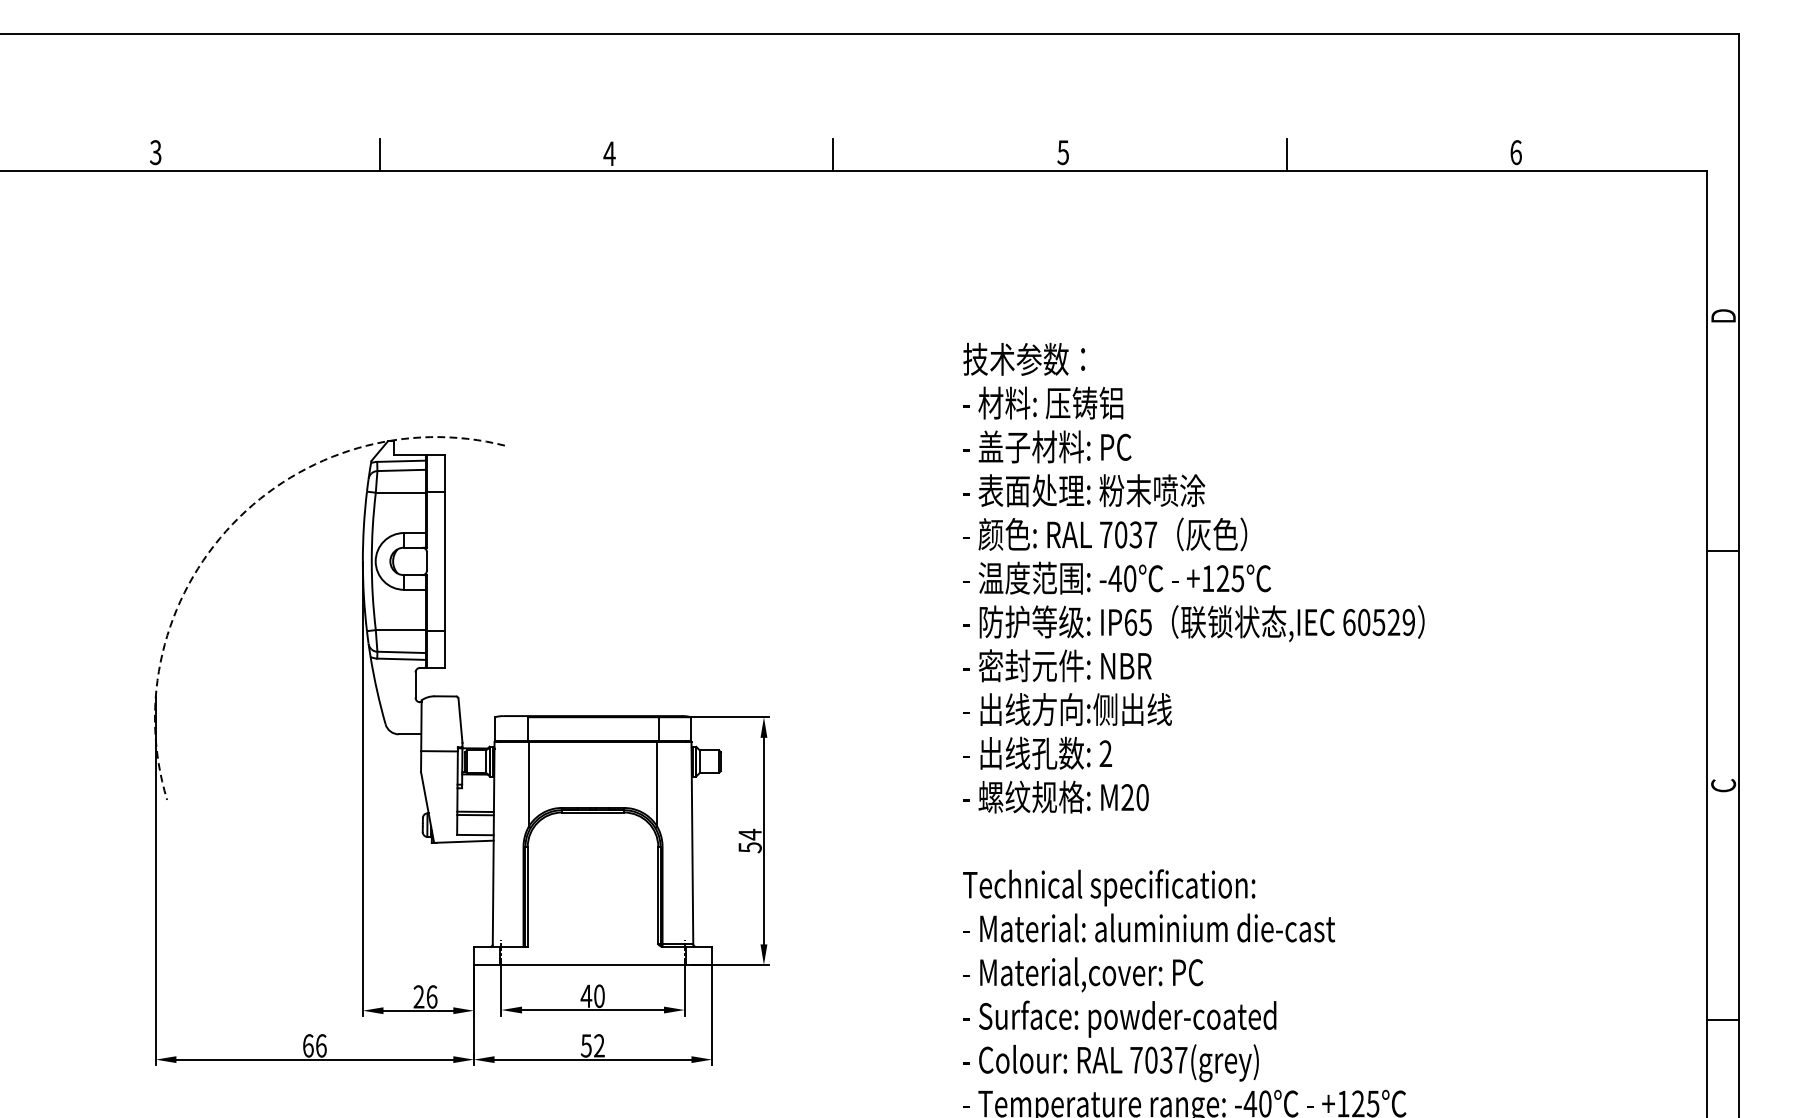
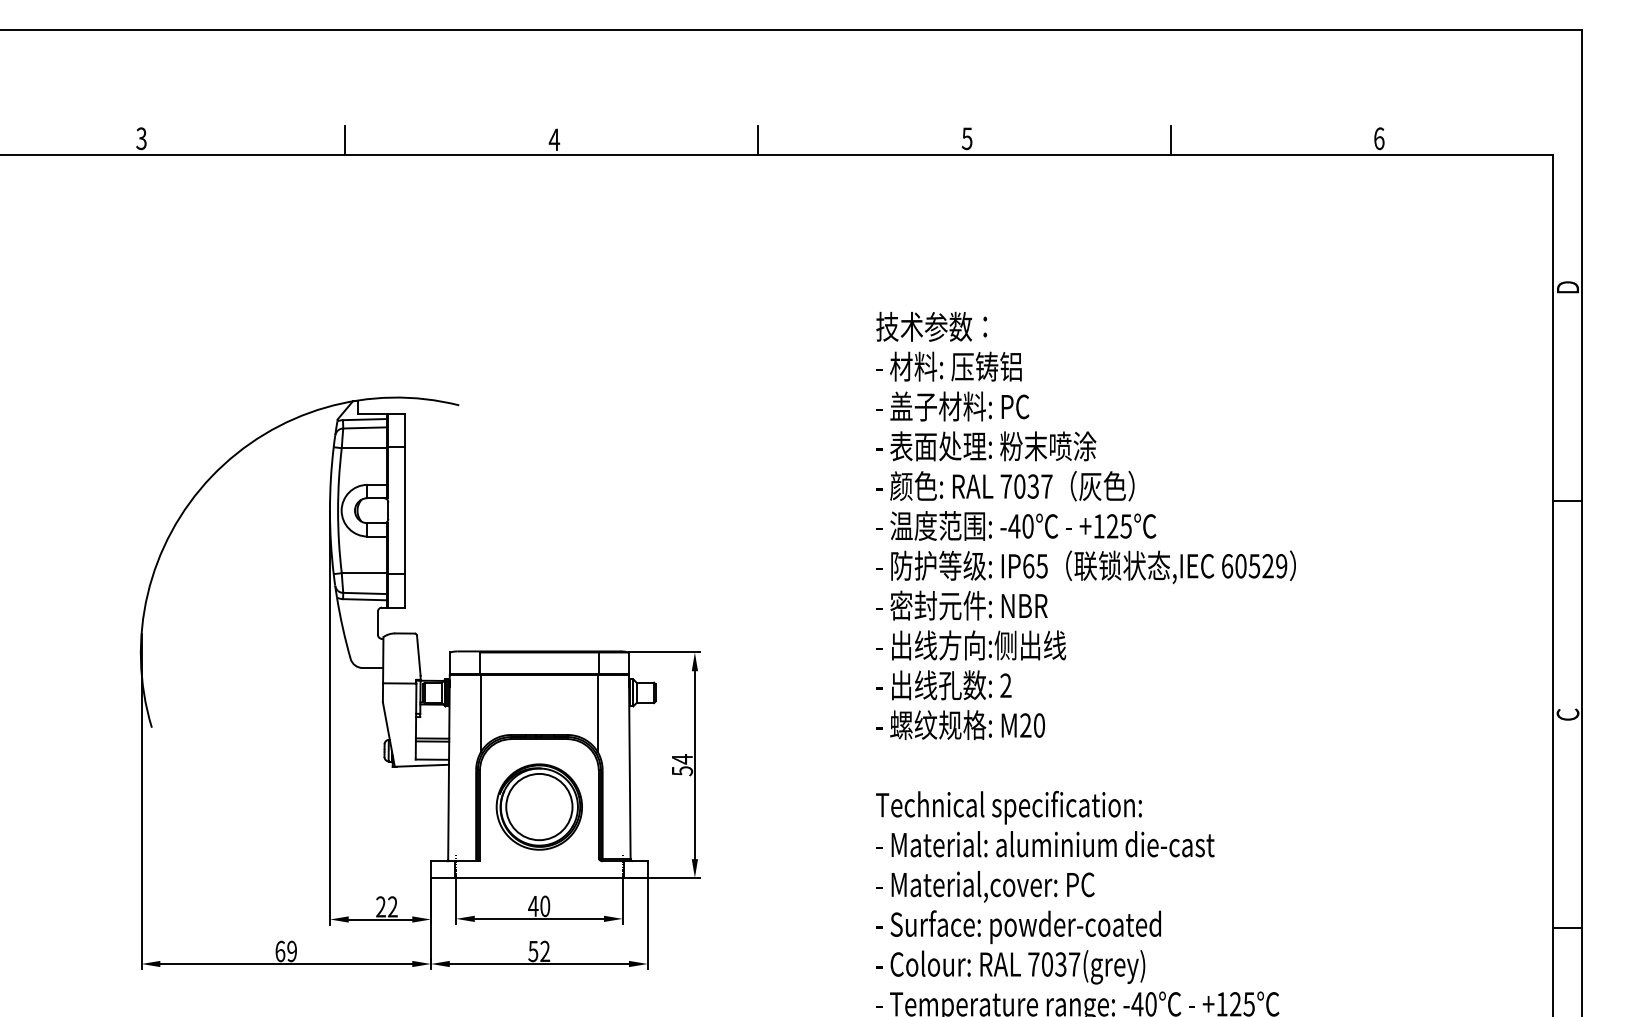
arc: (232, 523) -> (211, 476), dashed -> solid
part: (592, 886) -> (538, 806), added
text: (431, 996) -> (392, 906), 26 -> 22
text: (321, 1045) -> (292, 951), 66 -> 69

